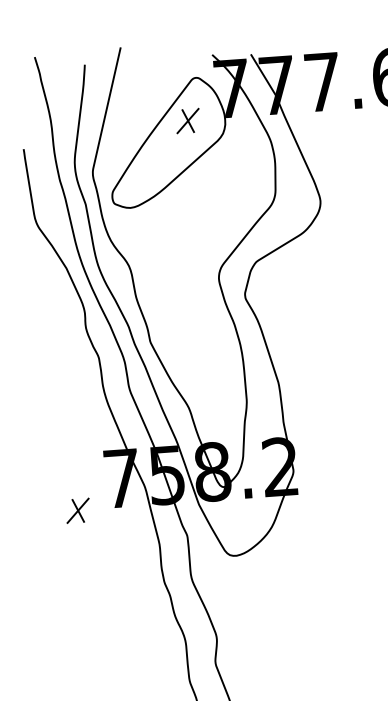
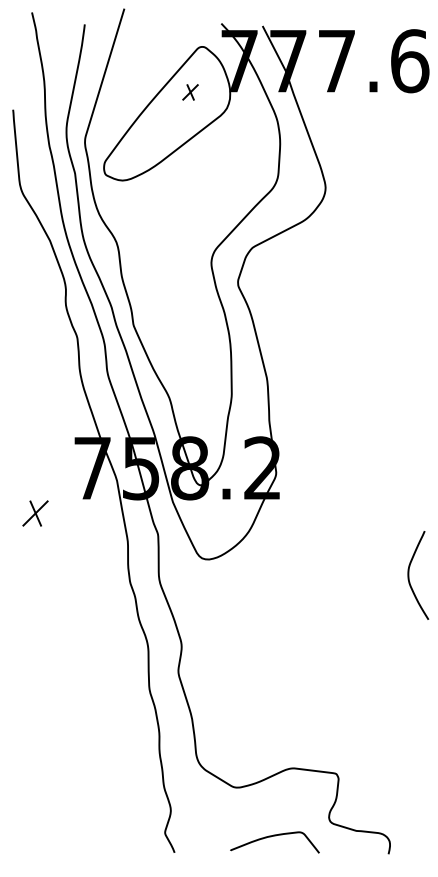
part: (188, 121) -> (190, 92), size x0.6
part: (78, 510) -> (35, 513), moved

